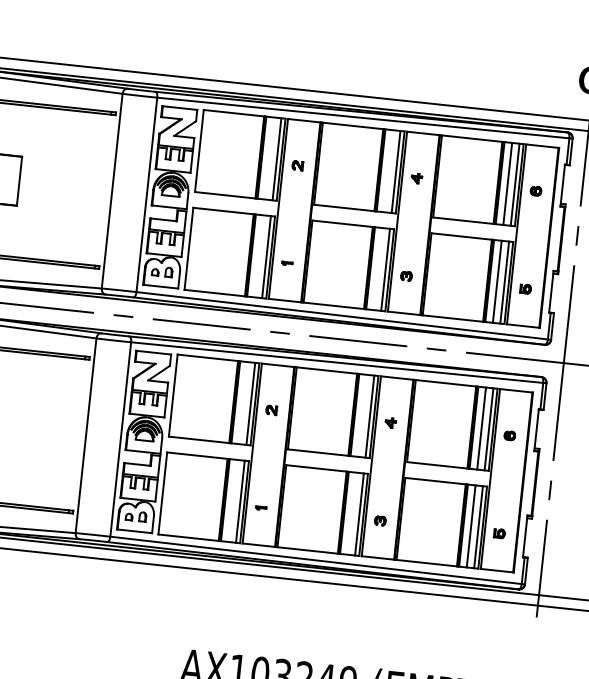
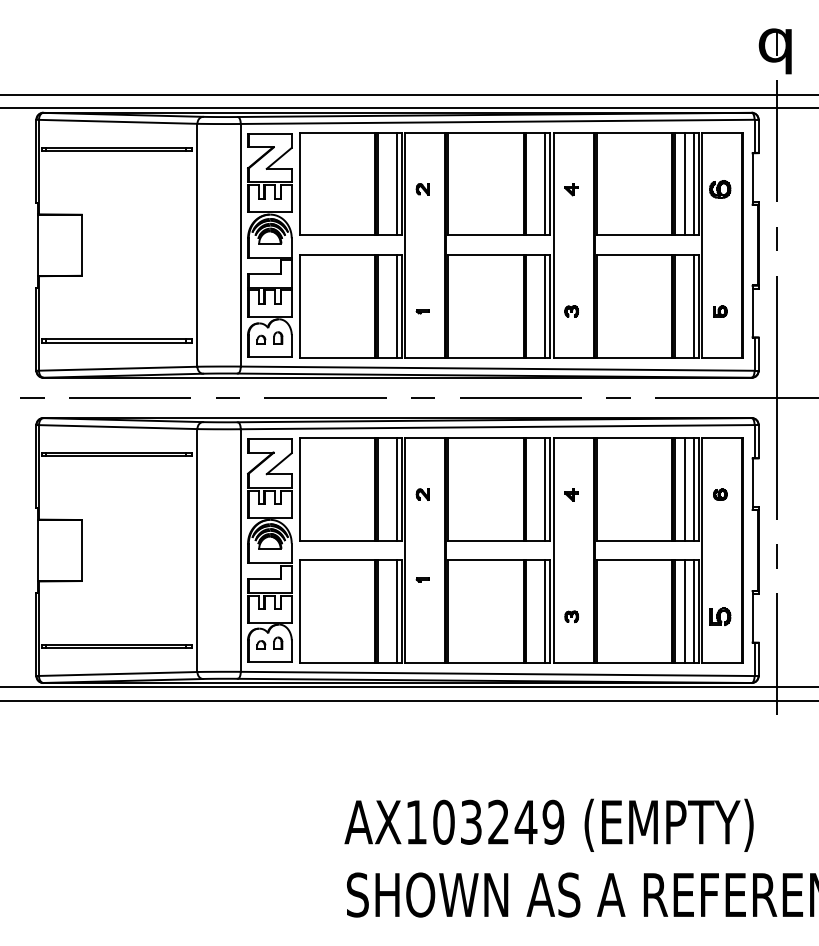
part: (536, 191) -> (720, 189), size x1.6
line: (497, 281) -> (684, 306), removed
part: (260, 507) -> (422, 579), moved
part: (499, 533) -> (720, 616), size x1.6

